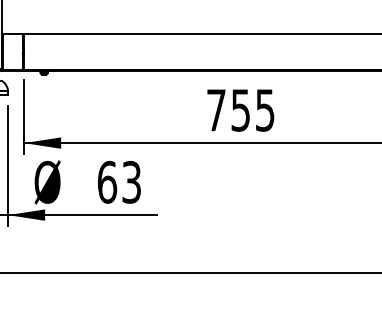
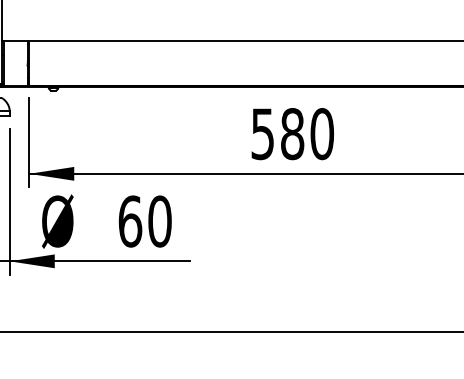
text: (240, 109) -> (292, 132), 755 -> 580
text: (131, 182) -> (159, 221), 63 -> 60

